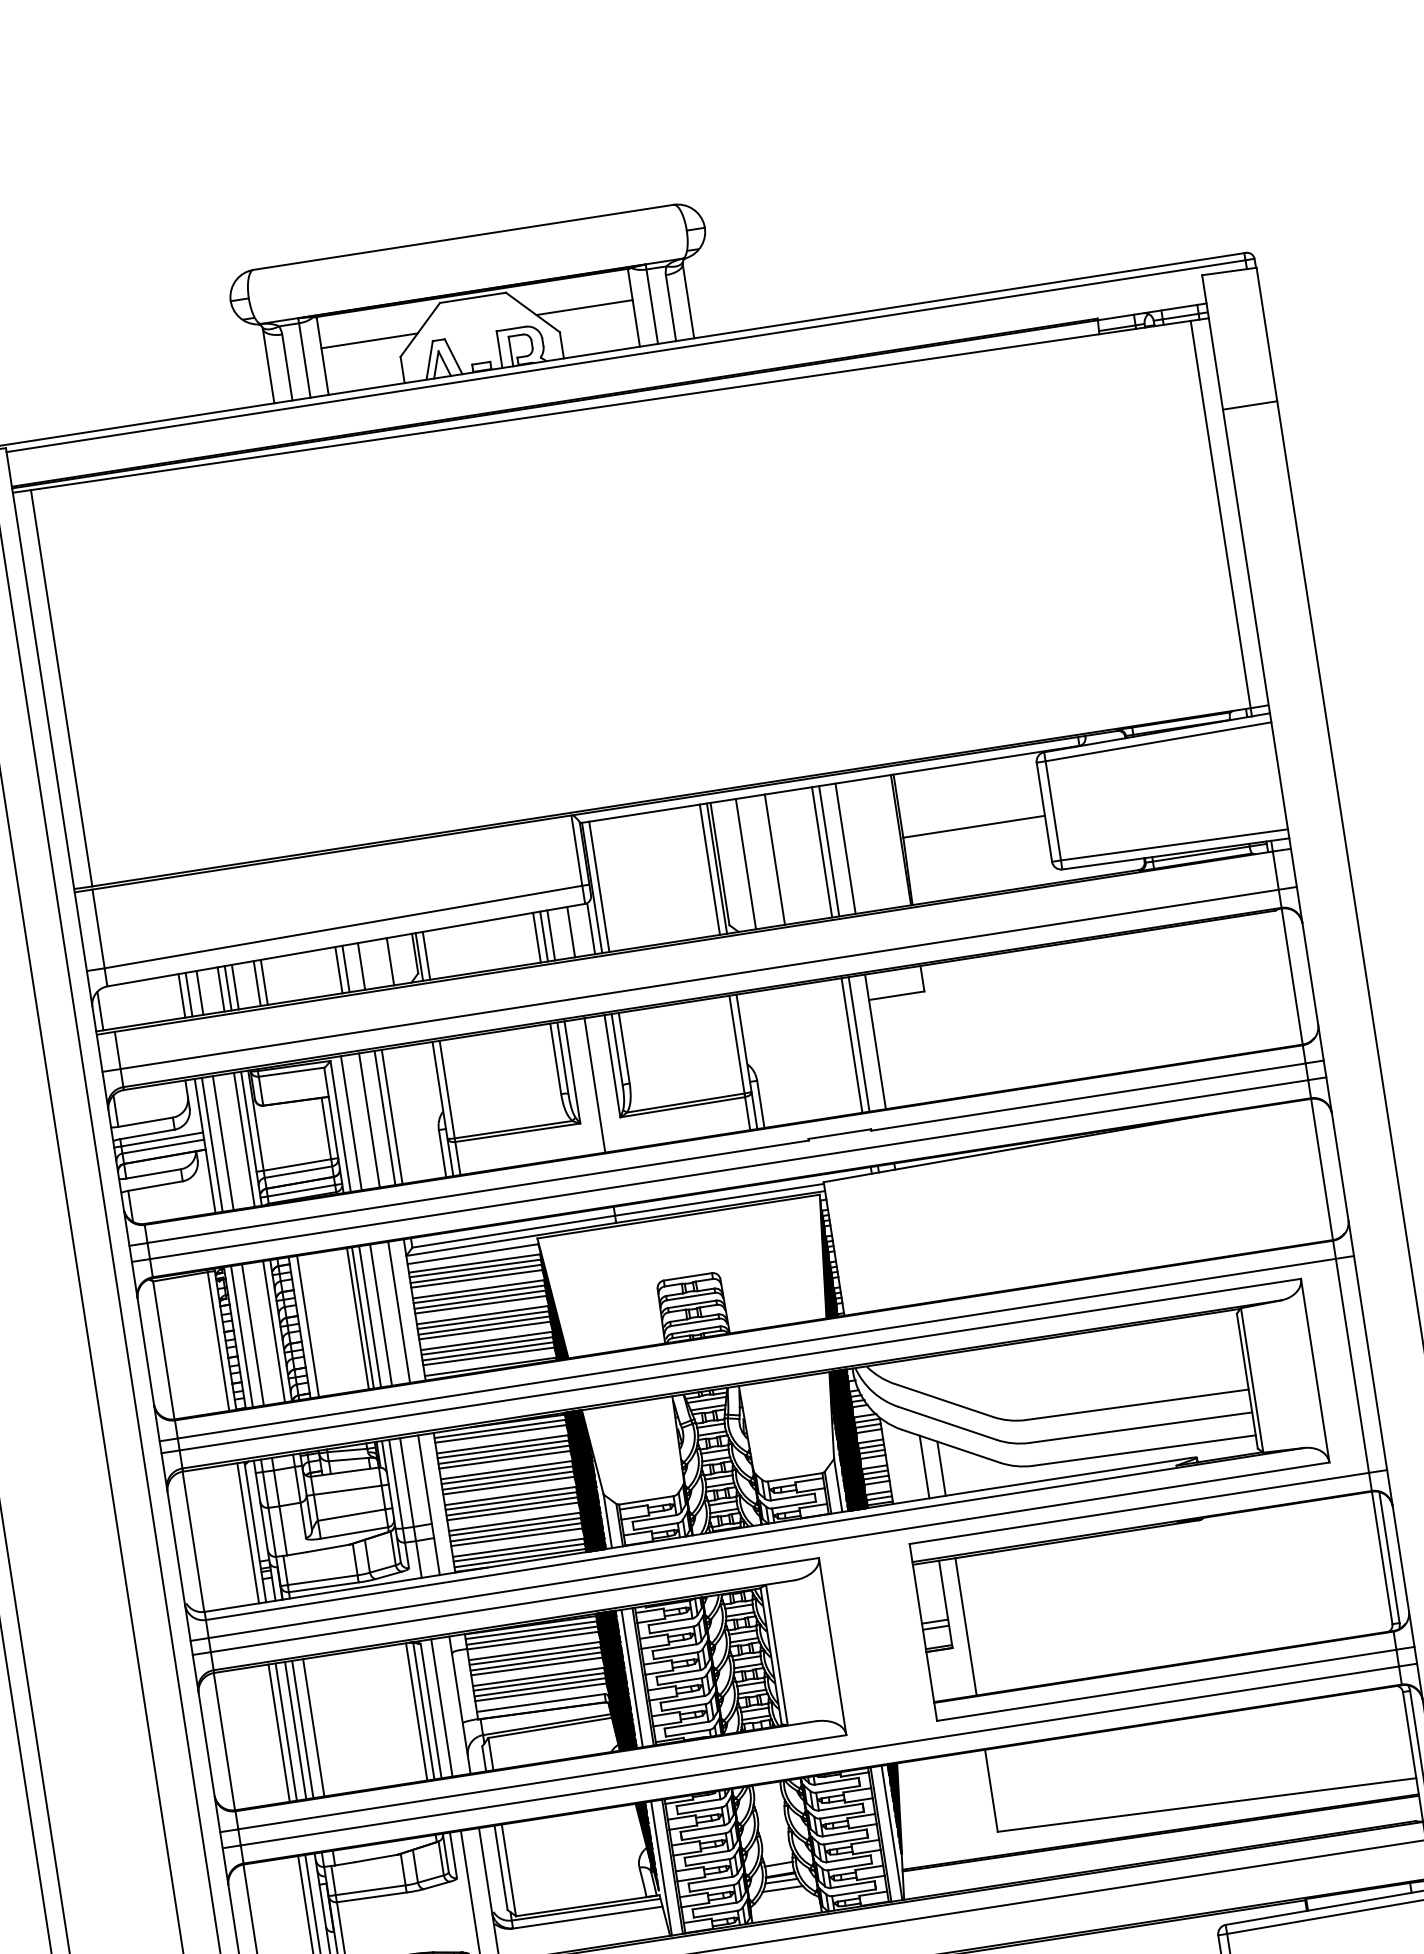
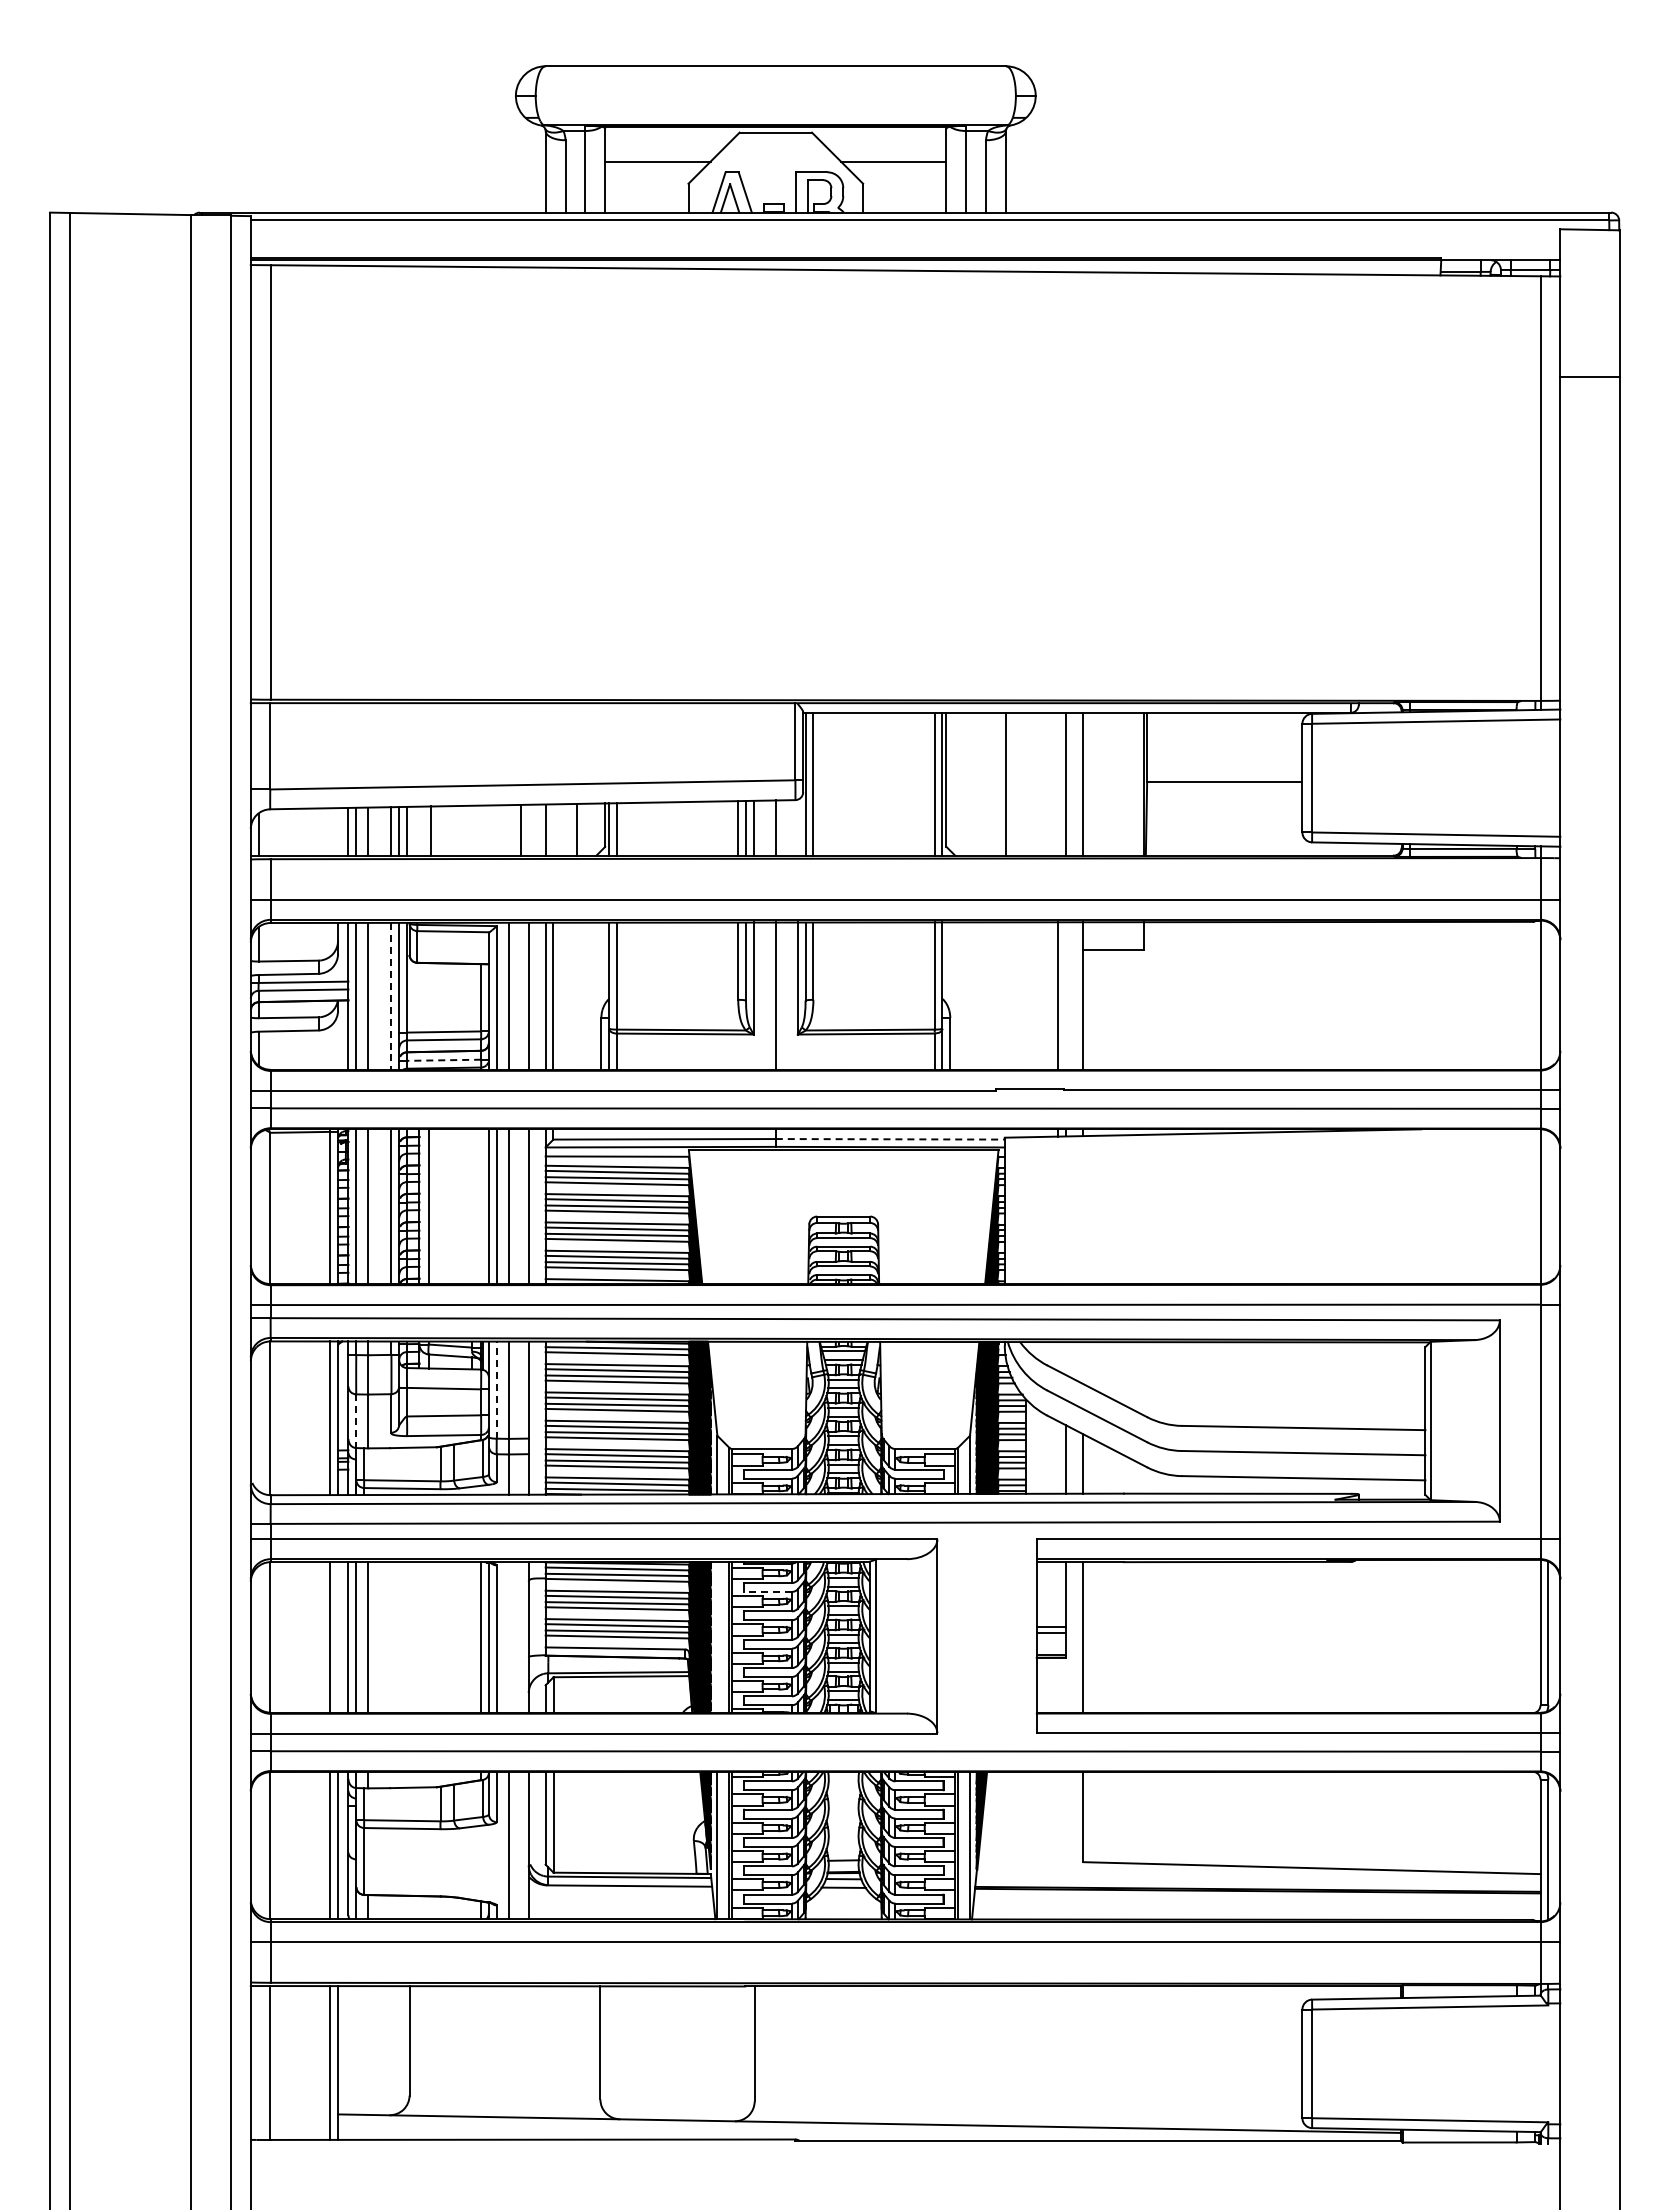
line: (821, 851) -> (1057, 783), removed
line: (746, 863) -> (974, 783), removed
line: (590, 928) -> (797, 827), removed
line: (345, 968) -> (528, 829), removed
line: (263, 981) -> (438, 830), removed
line: (859, 1043) -> (1065, 995), removed
line: (244, 1140) -> (391, 996), solid -> dashed
line: (300, 1191) -> (443, 1060), solid -> dashed
line: (719, 1199) -> (890, 1139), solid -> dashed
line: (358, 1318) -> (483, 1206), removed
line: (395, 1484) -> (496, 1390), solid -> dashed
line: (272, 1532) -> (356, 1421), solid -> dashed
line: (671, 1629) -> (767, 1591), solid -> dashed
line: (632, 1678) -> (717, 1637), removed
line: (441, 1708) -> (508, 1637), removed
line: (286, 1732) -> (338, 1637), removed

